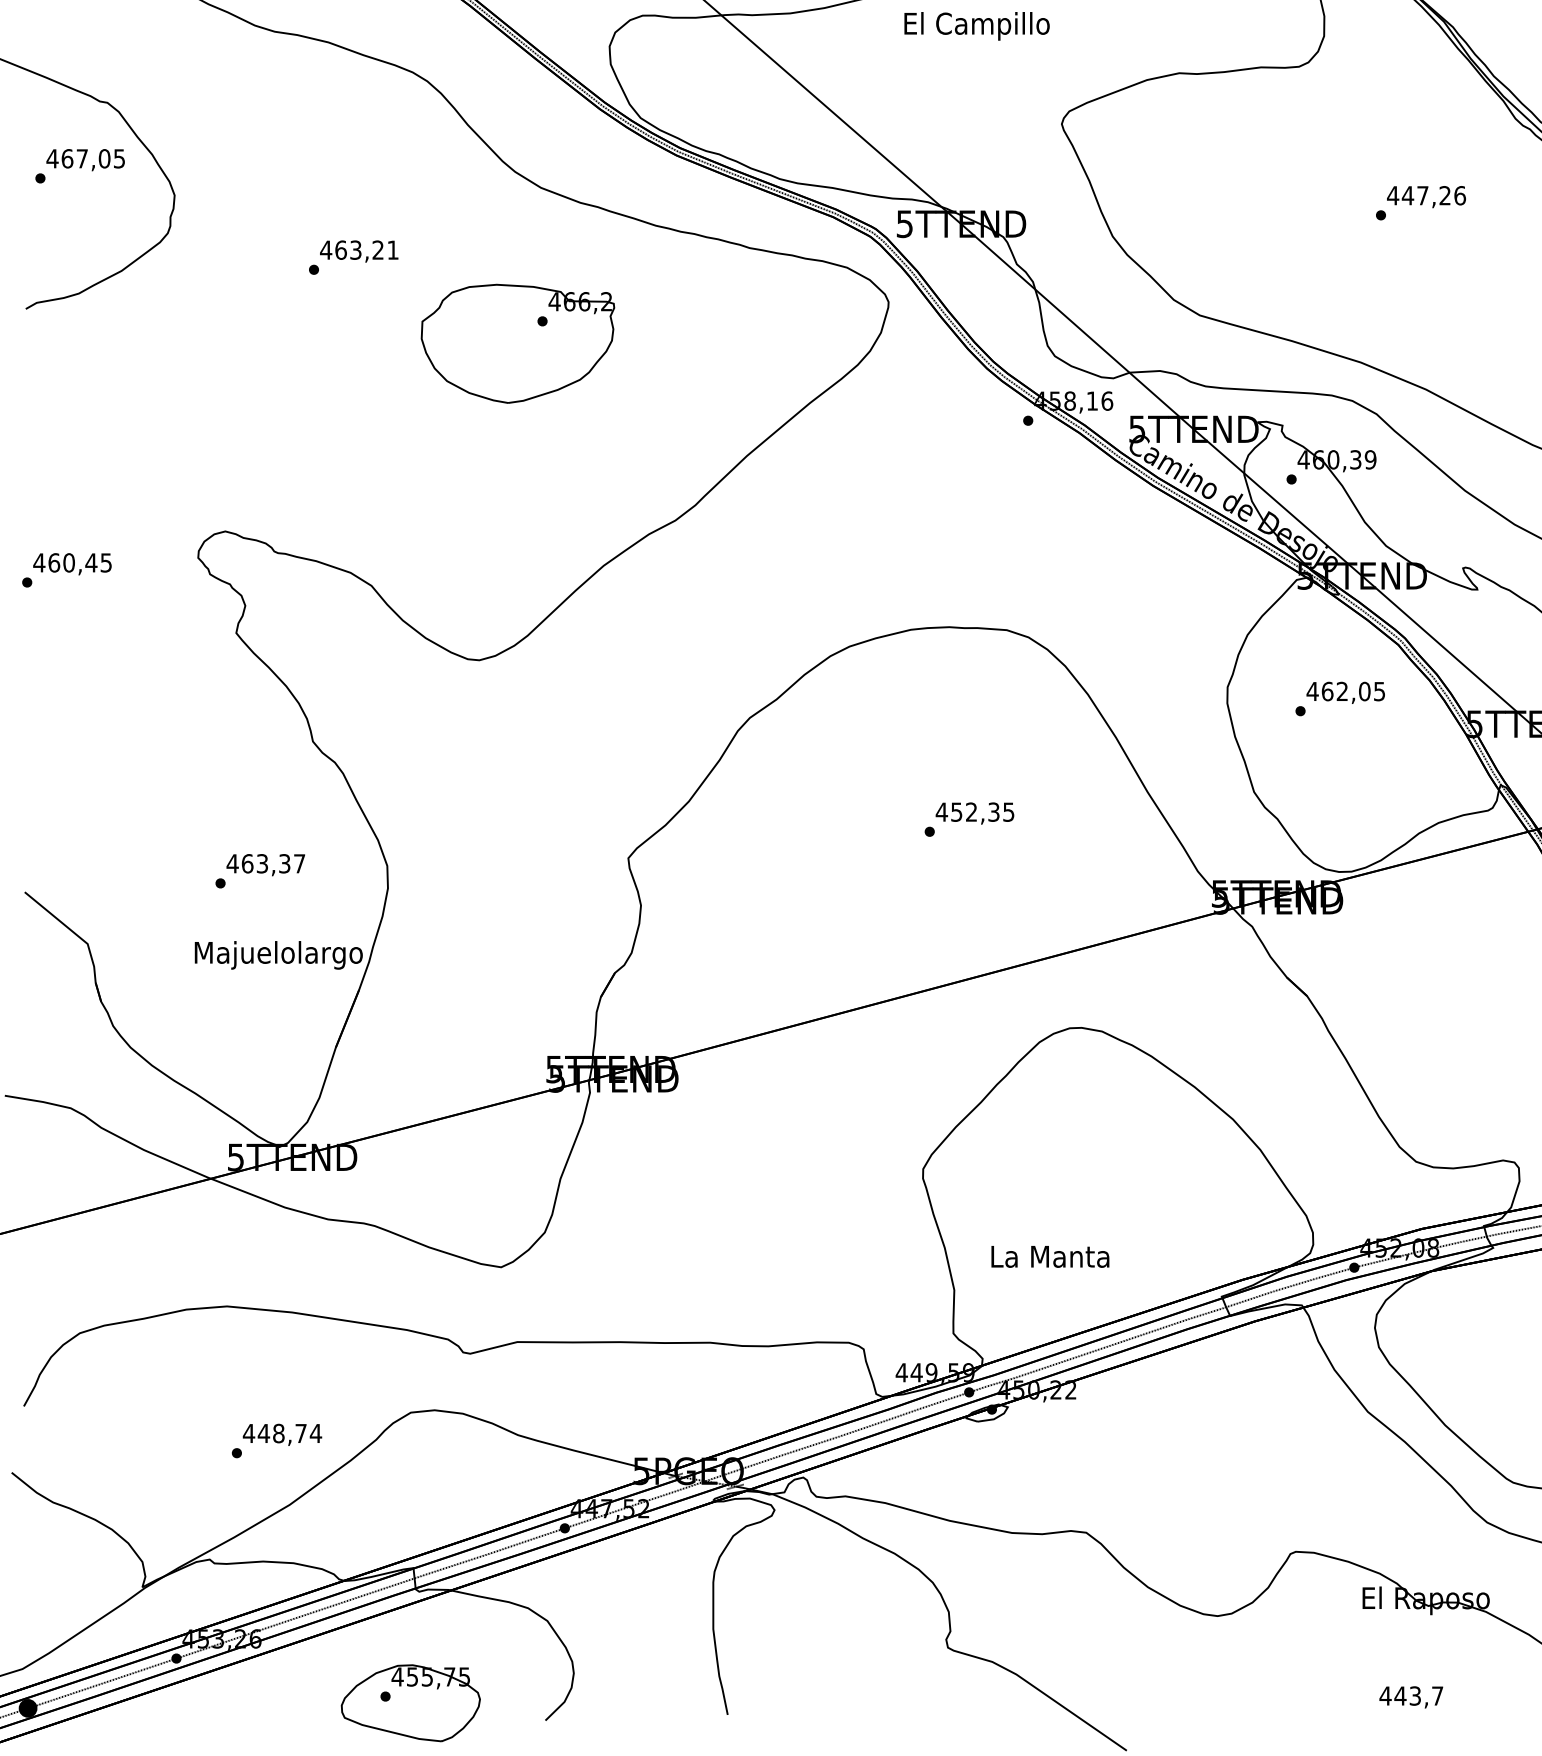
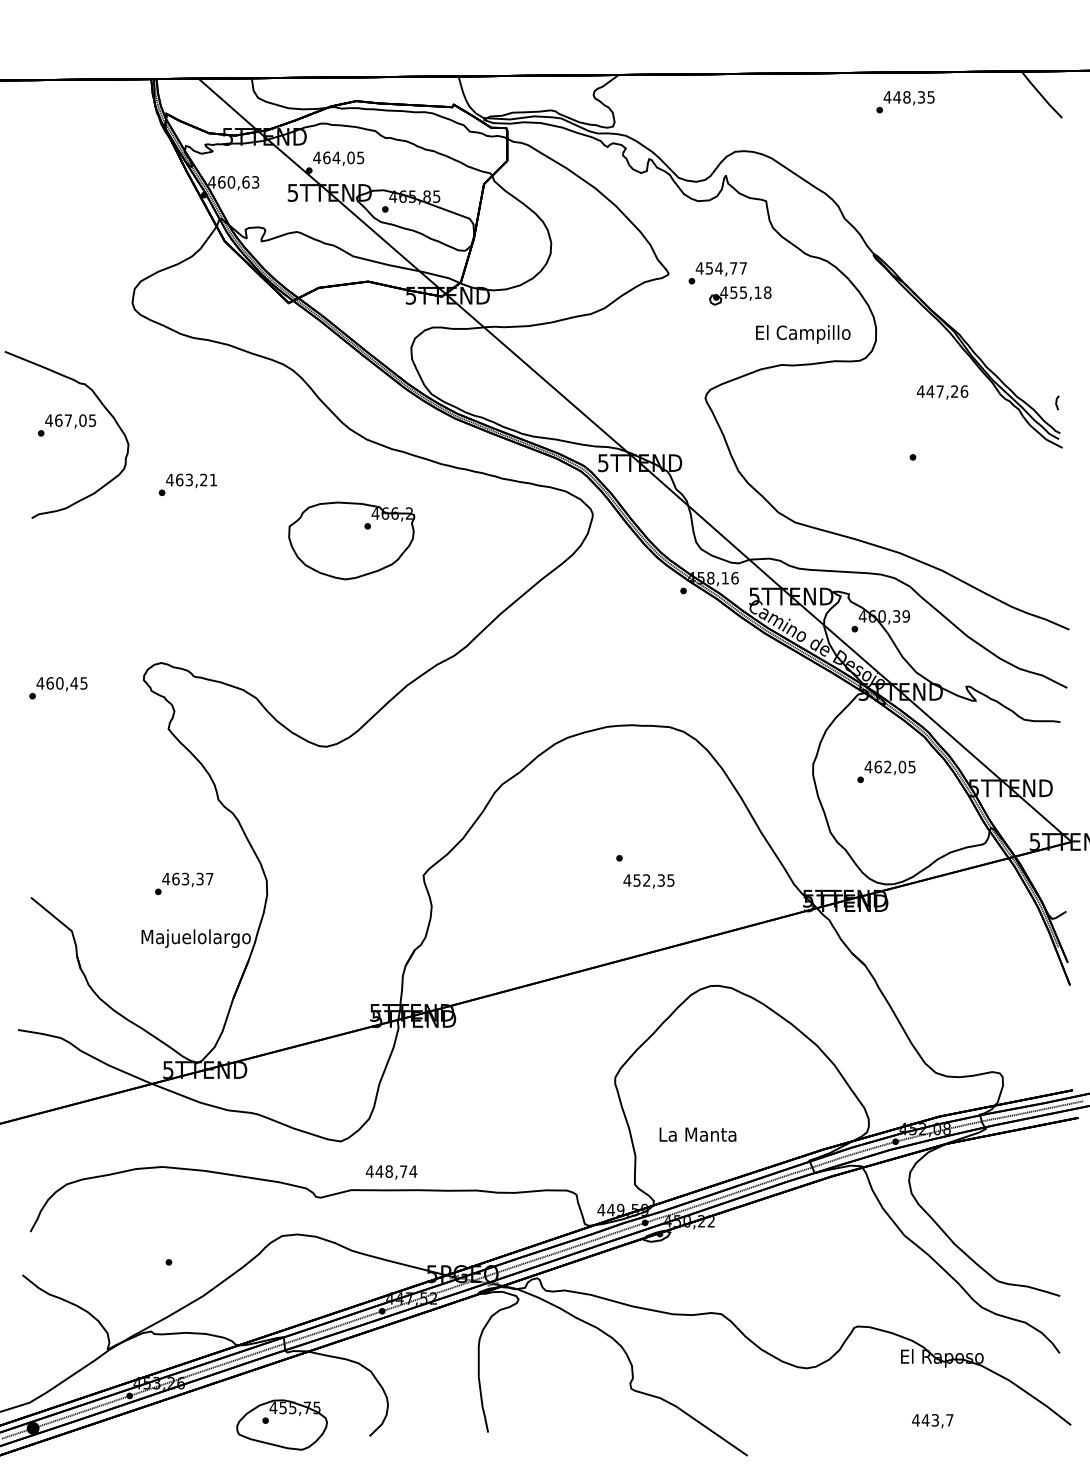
text: (977, 26) -> (803, 334), moved
text: (1426, 197) -> (942, 392), moved
text: (353, 257) -> (187, 484), moved
text: (974, 813) -> (648, 881), moved
text: (282, 1434) -> (391, 1172), moved

